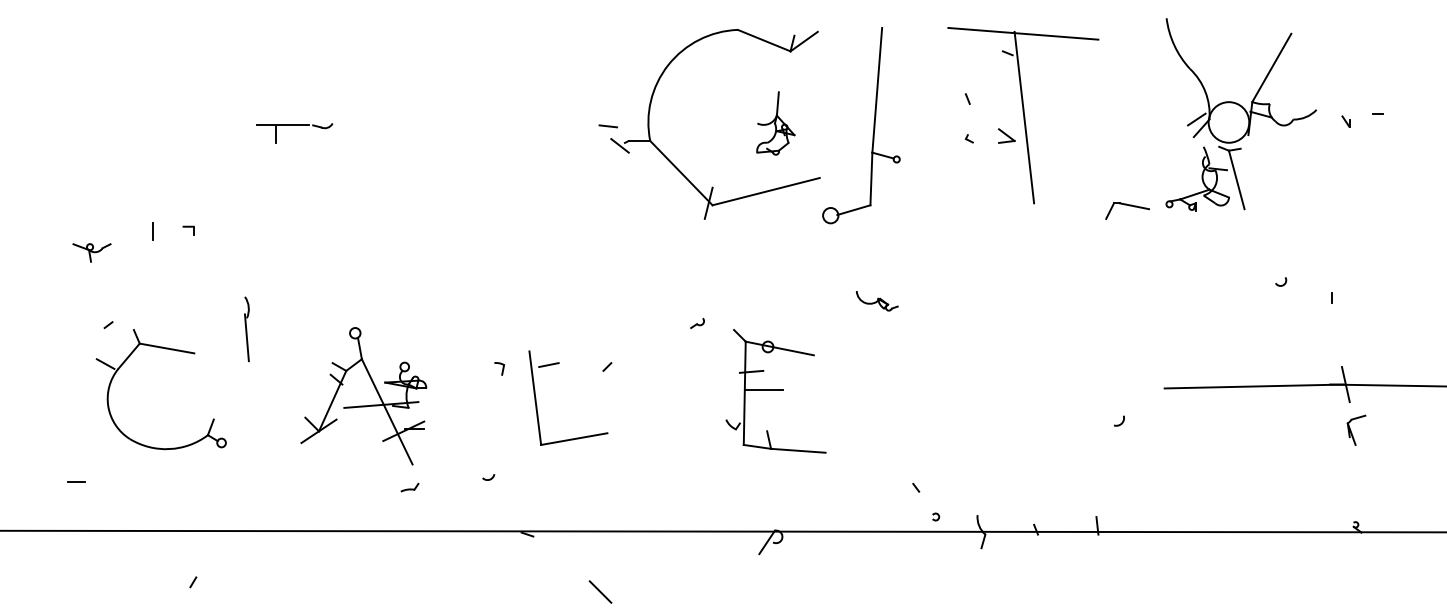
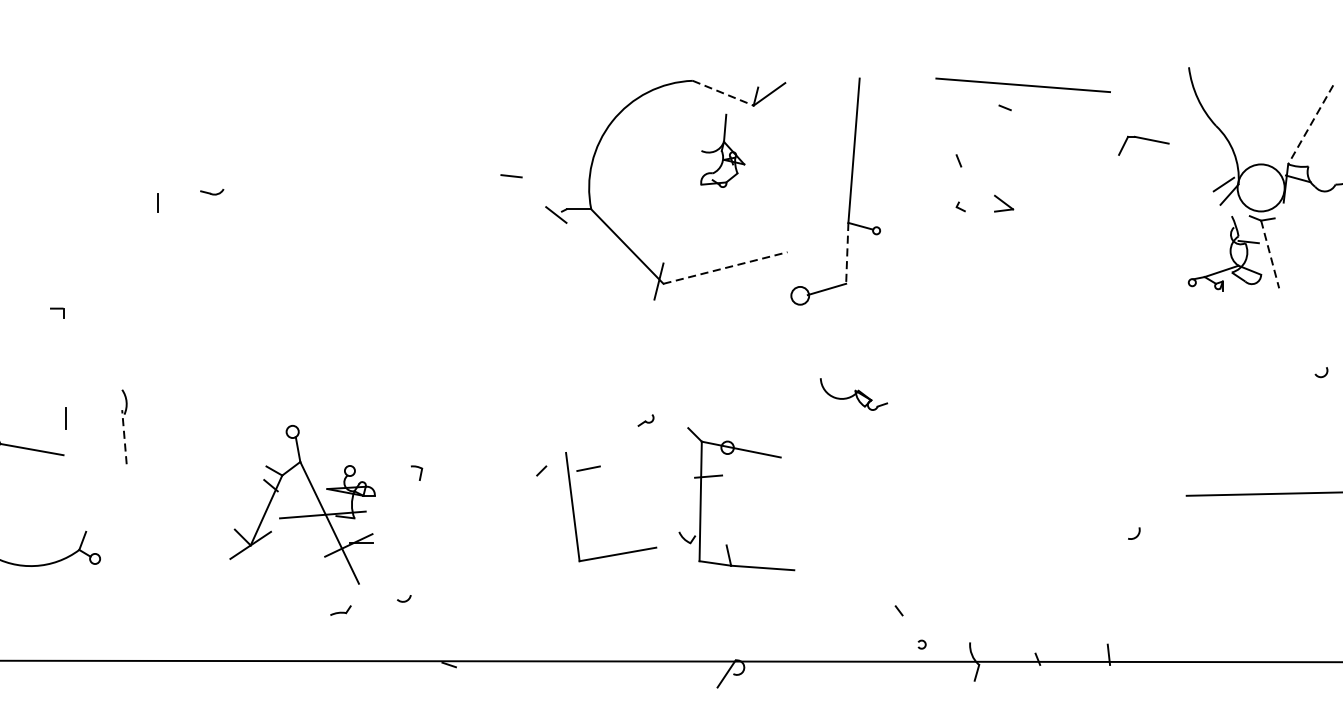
line: (764, 40) -> (723, 93), solid -> dashed
line: (1271, 68) -> (1310, 125), solid -> dashed
line: (1024, 117) -> (1024, 182), removed
part: (775, 123) -> (722, 150), moved
line: (282, 125) -> (165, 191), removed
line: (607, 126) -> (510, 176), moved
line: (871, 179) -> (847, 253), solid -> dashed
line: (1236, 180) -> (1269, 255), solid -> dashed
line: (766, 191) -> (725, 267), solid -> dashed
part: (1127, 210) -> (1143, 145), moved
line: (152, 231) -> (64, 418), moved
part: (877, 301) -> (854, 395), size x1.4
line: (246, 337) -> (123, 436), solid -> dashed
line: (763, 390) -> (722, 498), removed
part: (536, 397) -> (574, 506), moved
part: (363, 405) -> (302, 515), moved
part: (409, 487) -> (340, 610), moved

